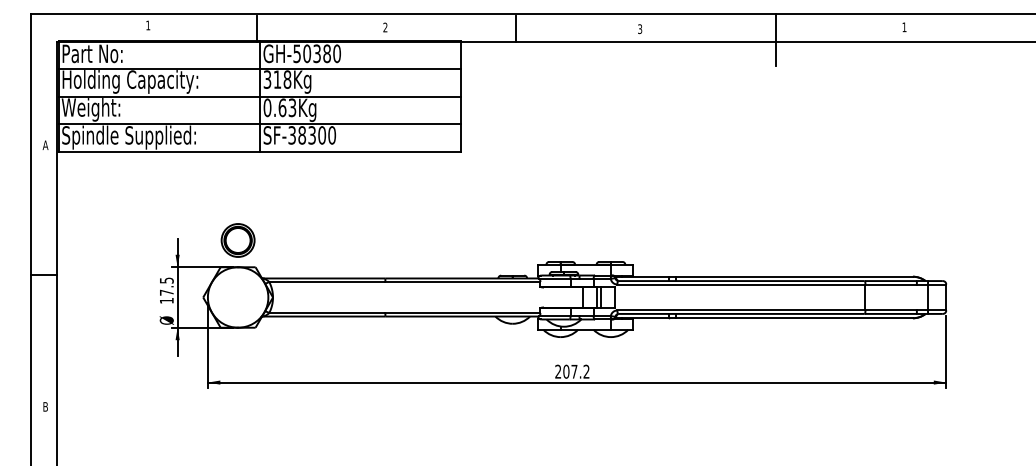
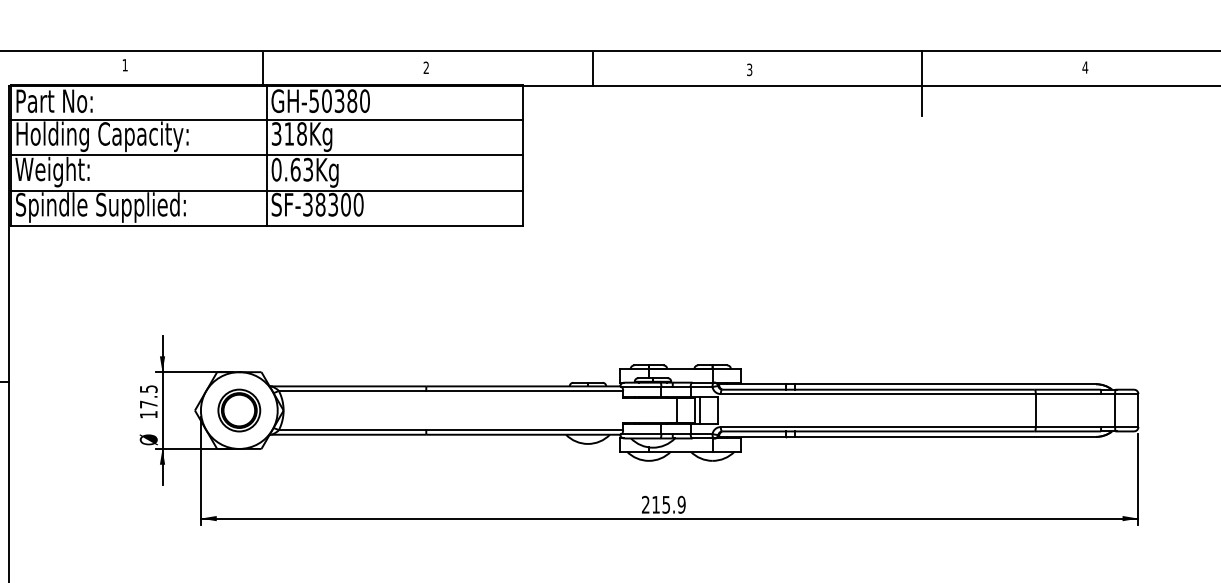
text: (904, 27) -> (1085, 67), 1 -> 4
part: (237, 240) -> (238, 410), moved
text: (576, 371) -> (668, 504), 207.2 -> 215.9

